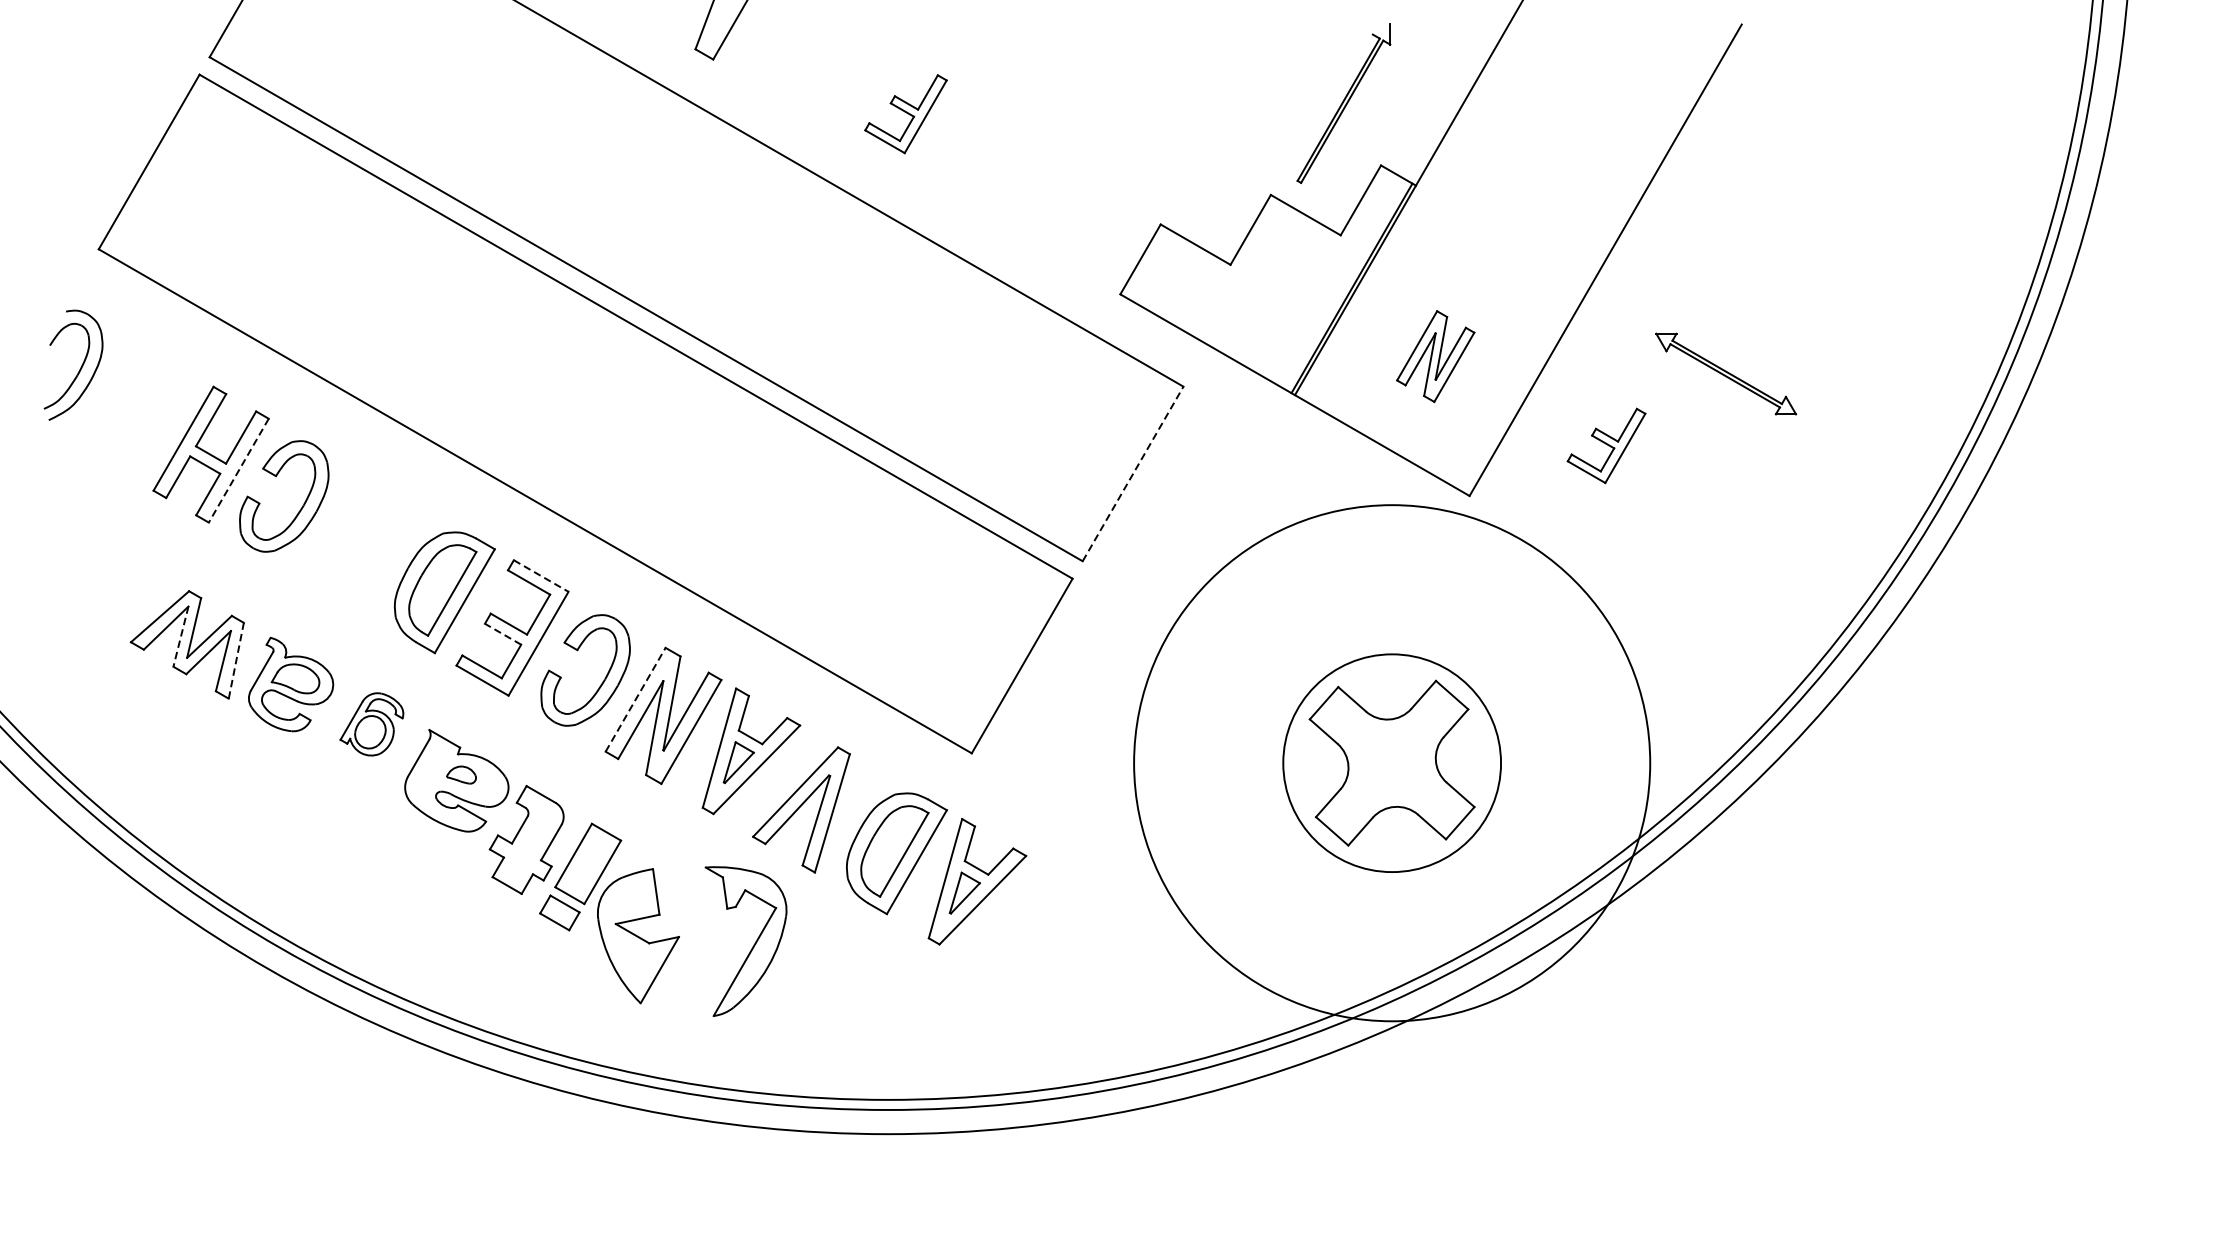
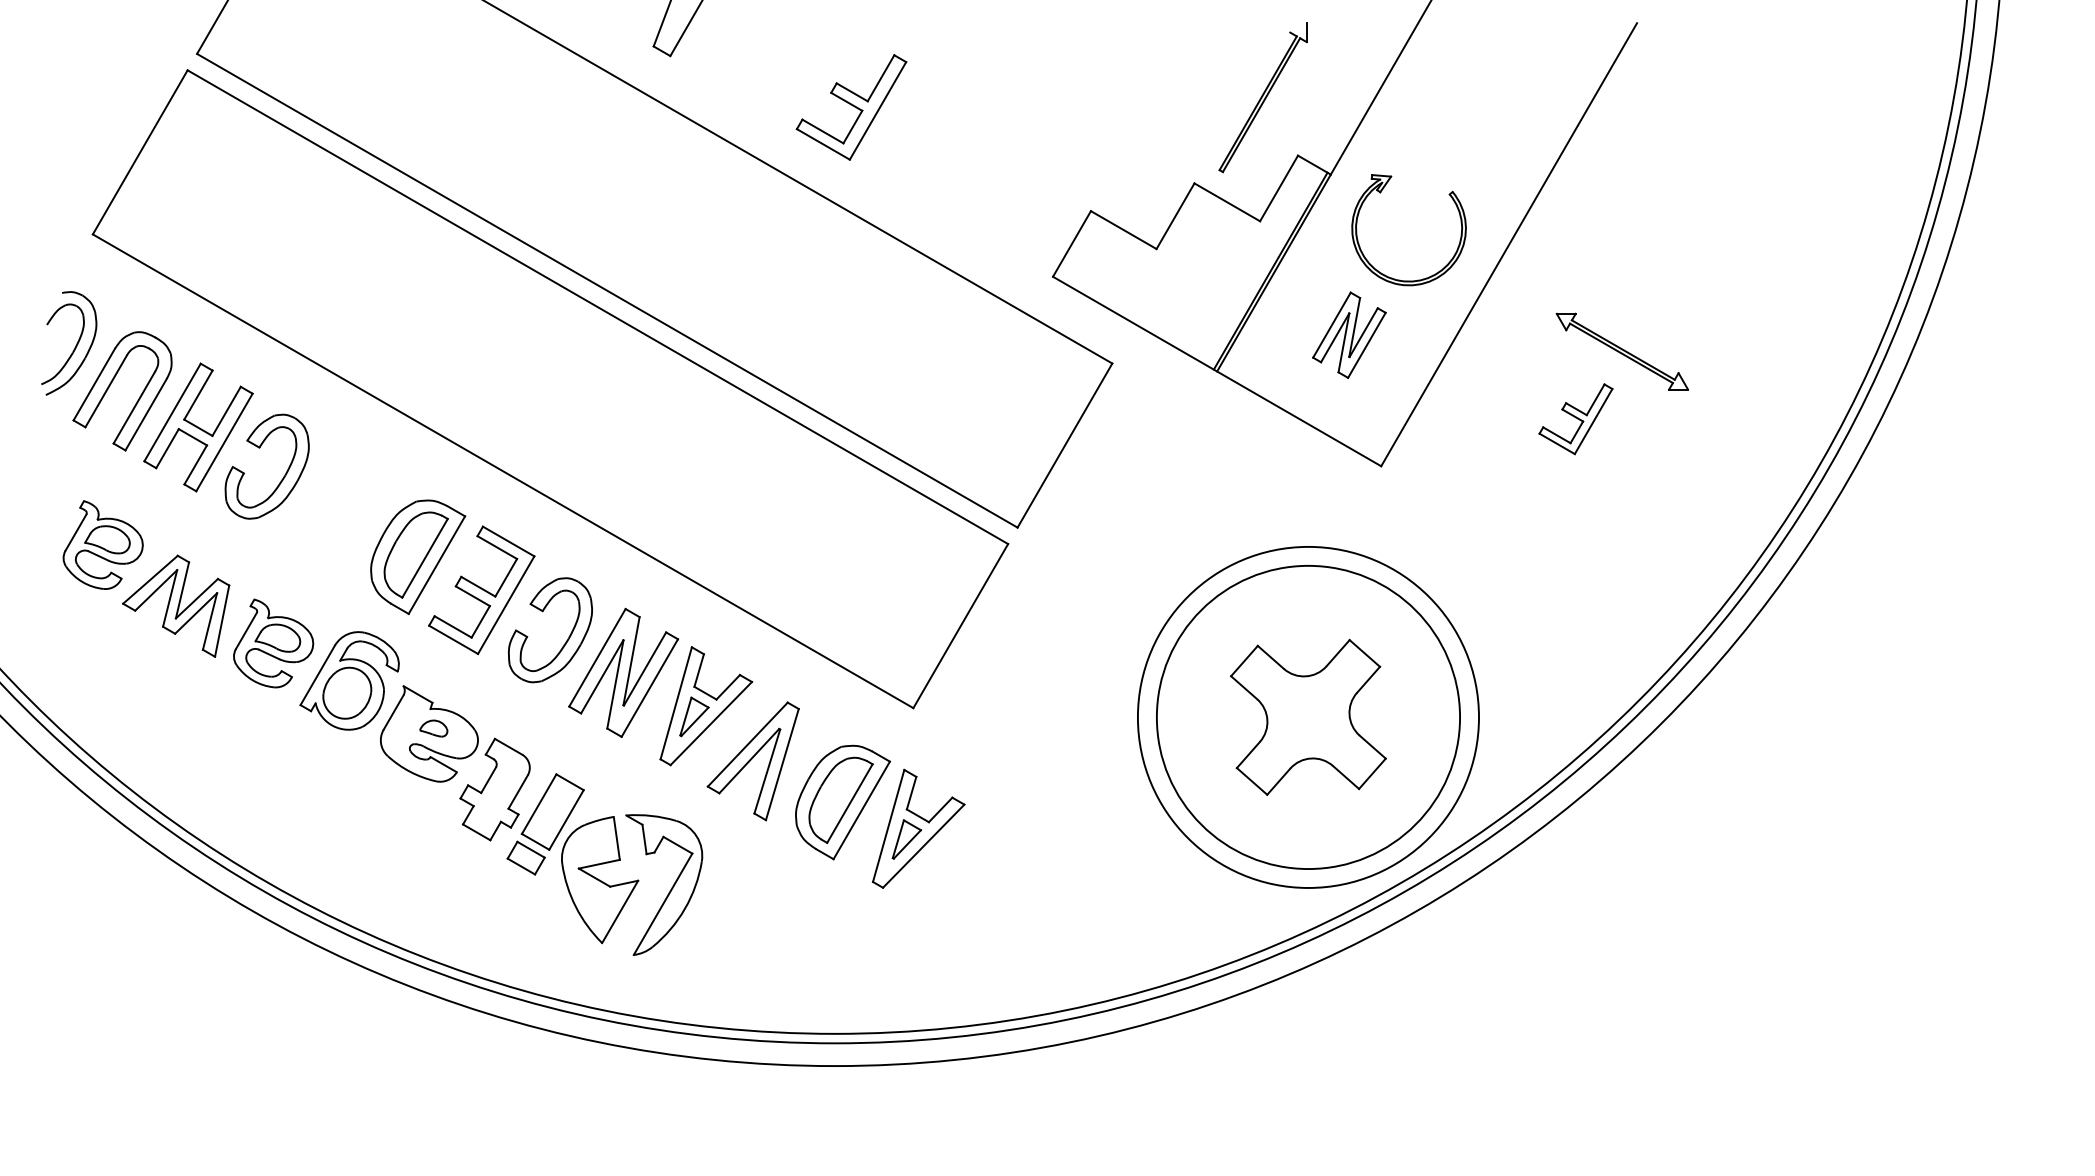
part: (905, 114) -> (851, 107), size x1.43
part: (1468, 205) -> (1380, 193), added
part: (117, 411) -> (110, 386), added
part: (1606, 446) -> (1575, 419), moved
line: (238, 470) -> (224, 442), dashed -> solid
line: (1132, 473) -> (1064, 445), dashed -> solid
line: (541, 576) -> (508, 541), dashed -> solid
part: (109, 579) -> (102, 544), added
line: (502, 634) -> (472, 596), dashed -> solid
line: (181, 636) -> (170, 598), dashed -> solid
line: (236, 660) -> (222, 620), dashed -> solid
line: (635, 699) -> (597, 657), dashed -> solid
part: (371, 723) -> (349, 680), size x1.67
circle: (1392, 762) -> (1308, 716), size x1.67
circle: (1392, 763) -> (1308, 717), size x0.62
part: (753, 944) -> (671, 887), moved

